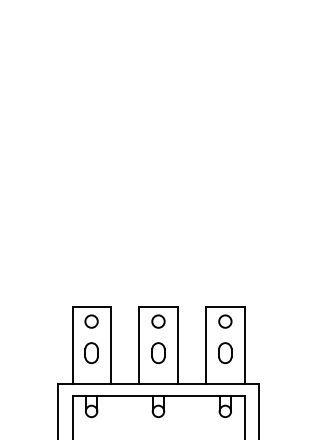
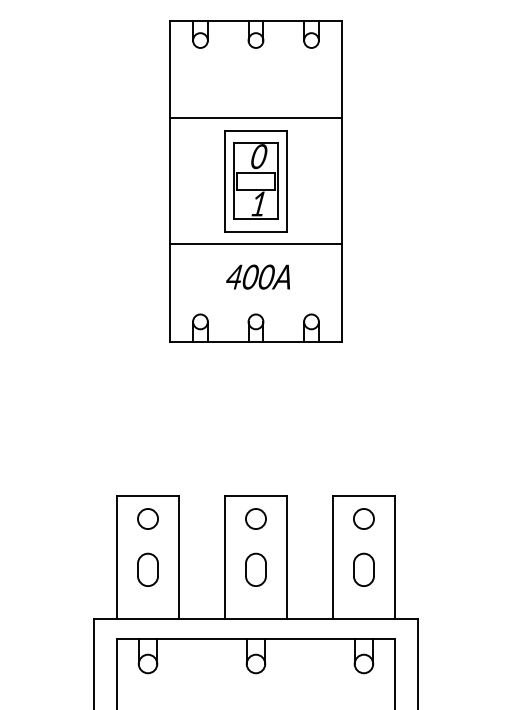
part: (158, 112) -> (256, 181), added

